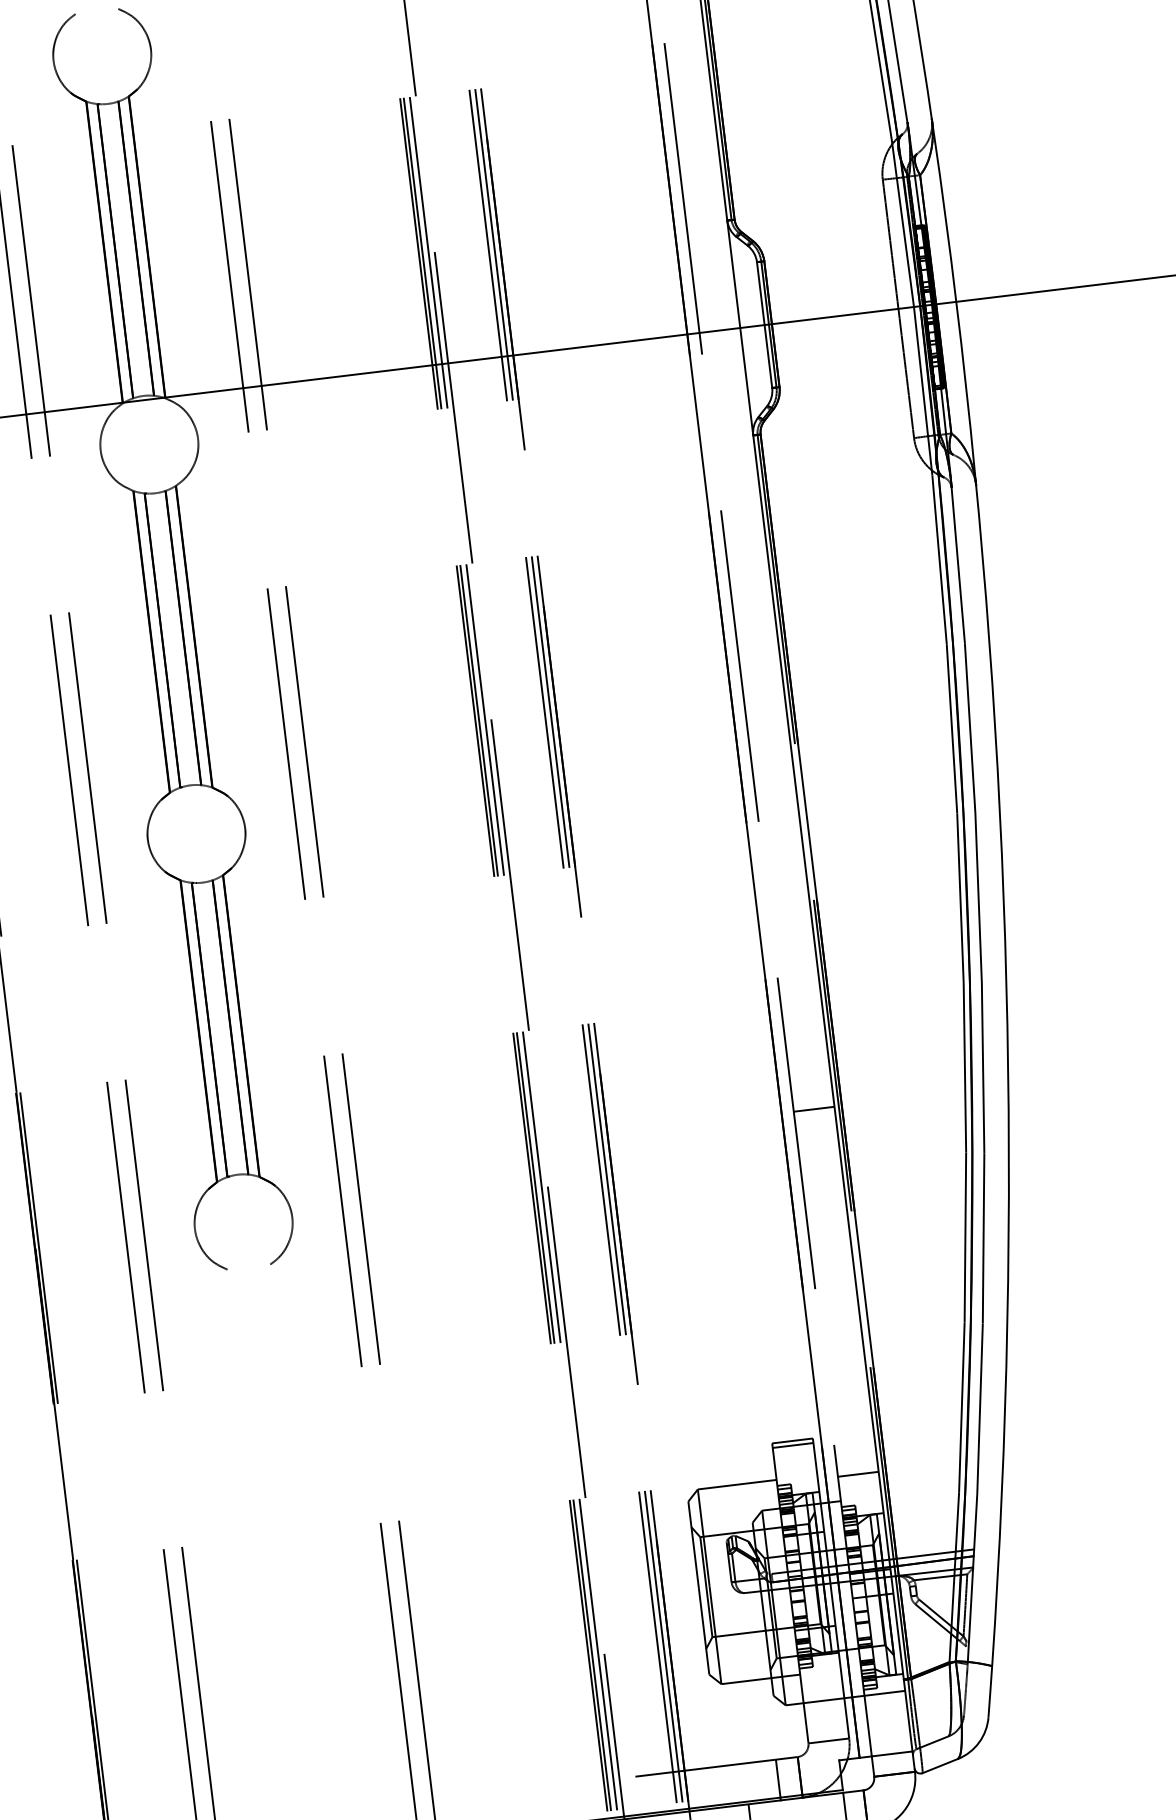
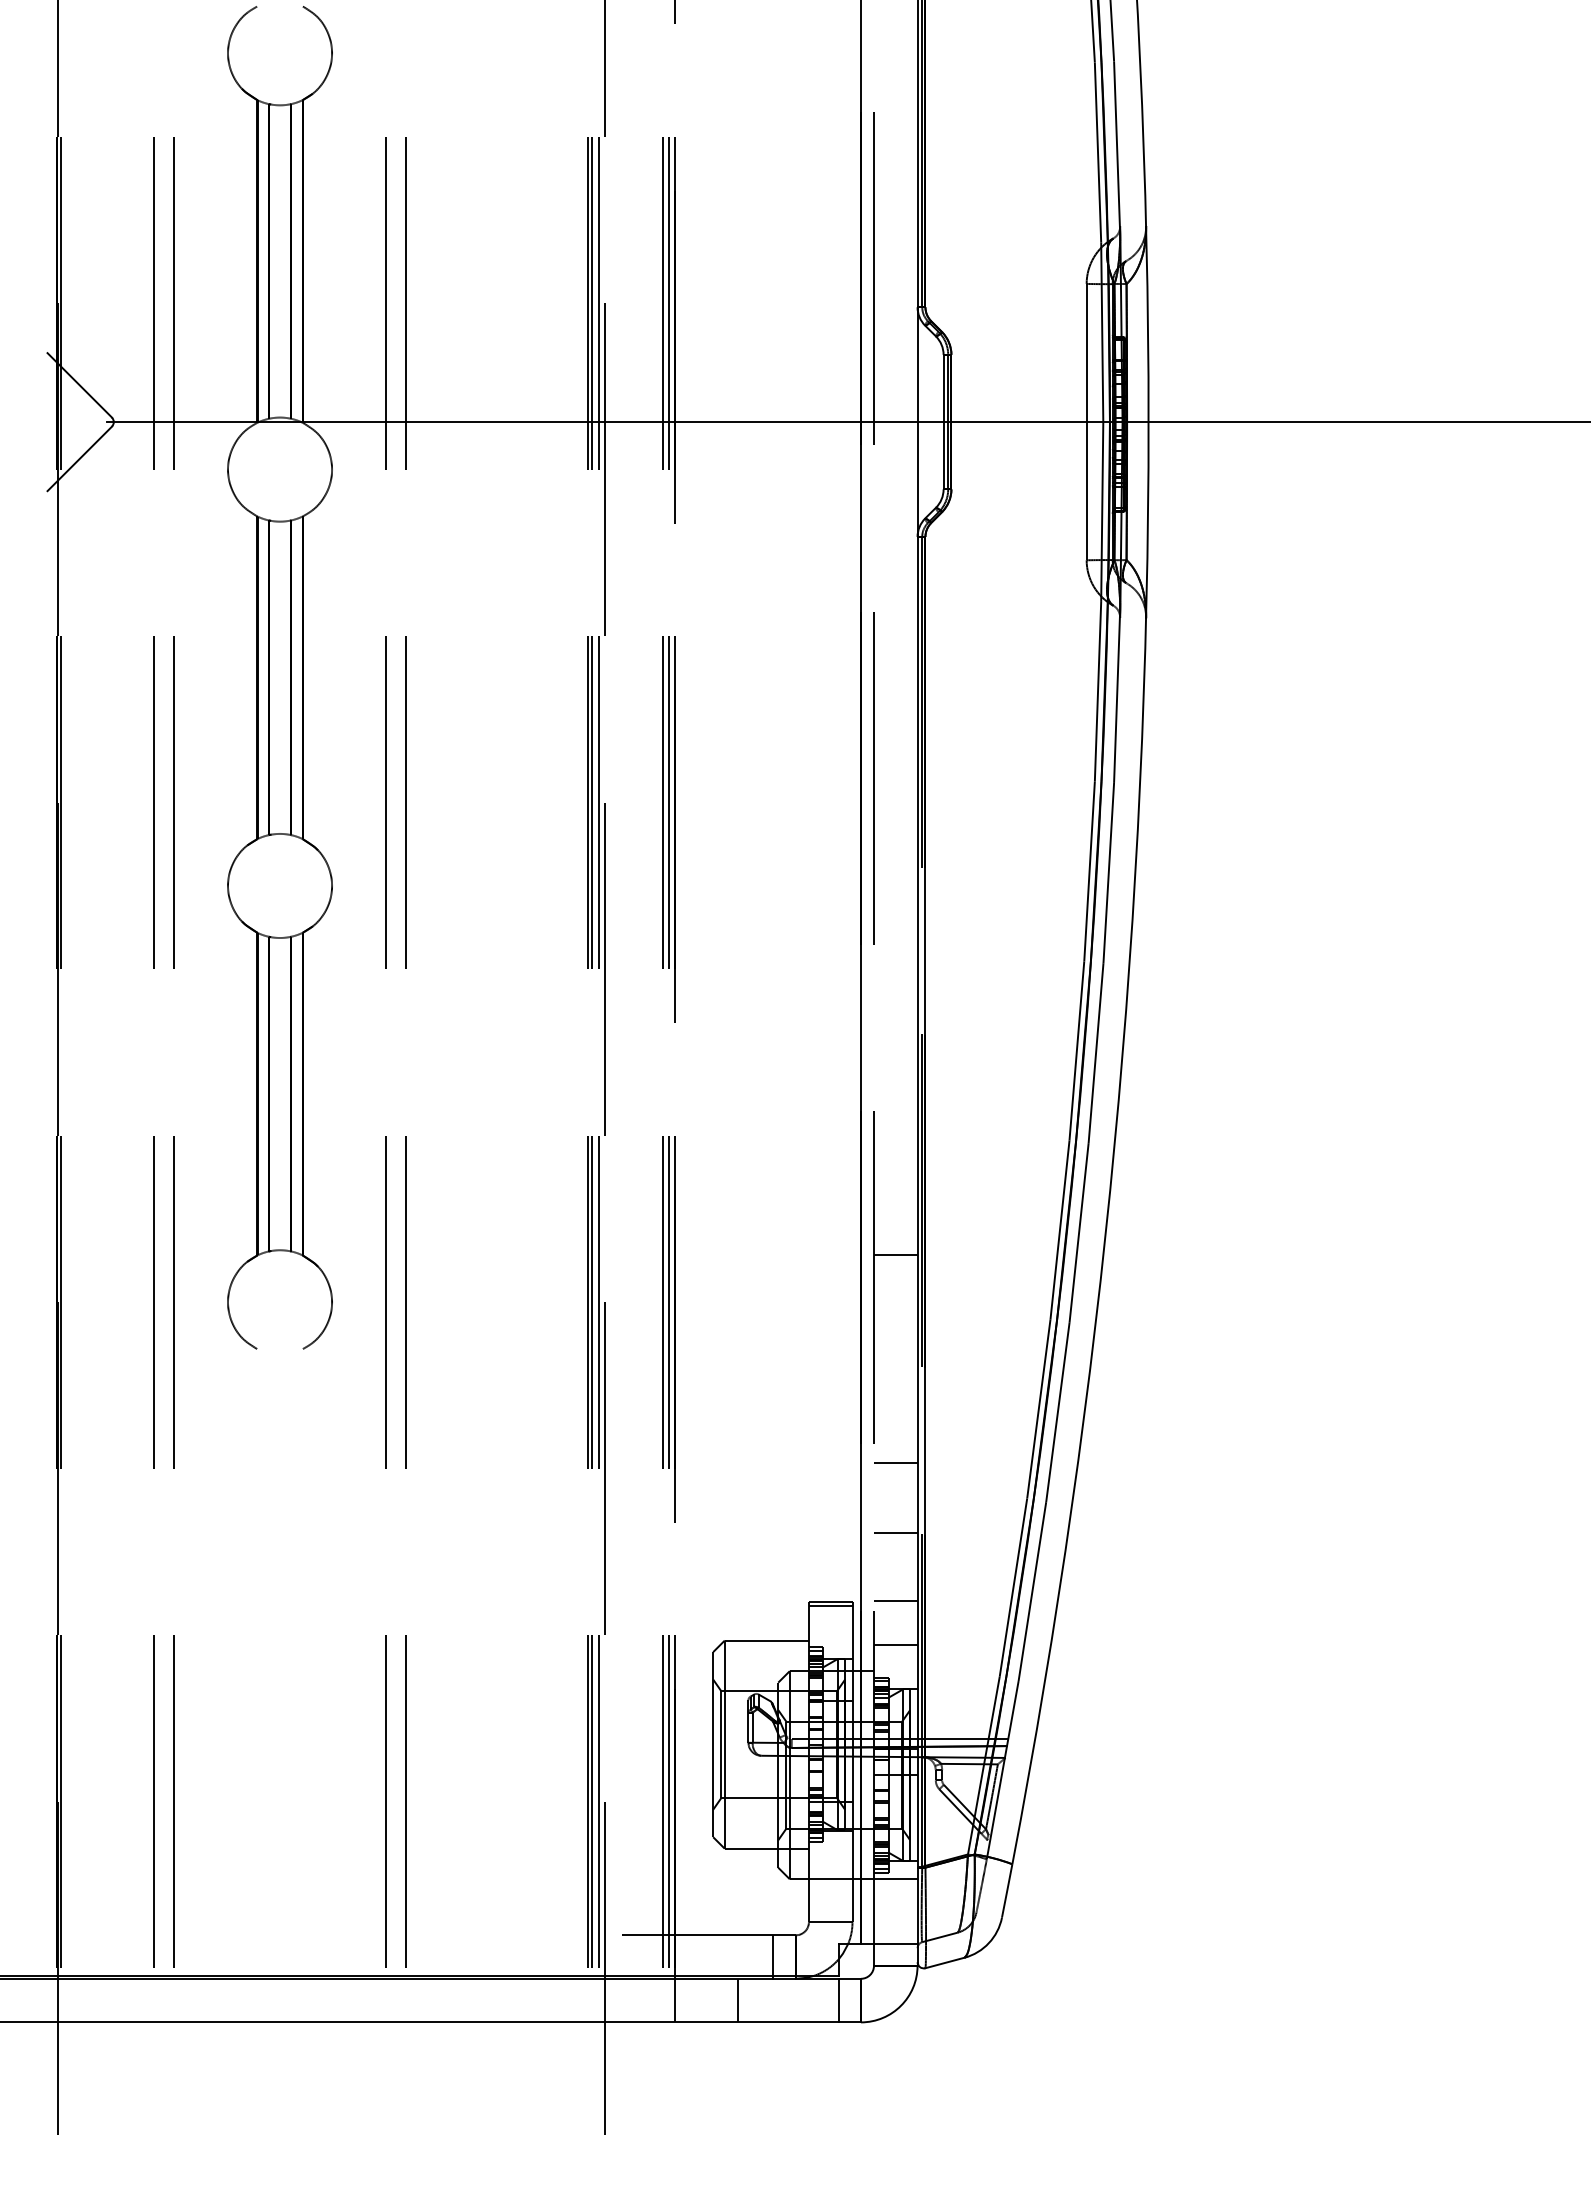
line: (837, 1303) -> (895, 1462), added
line: (845, 1369) -> (895, 1532), added
line: (853, 1433) -> (895, 1601), added

